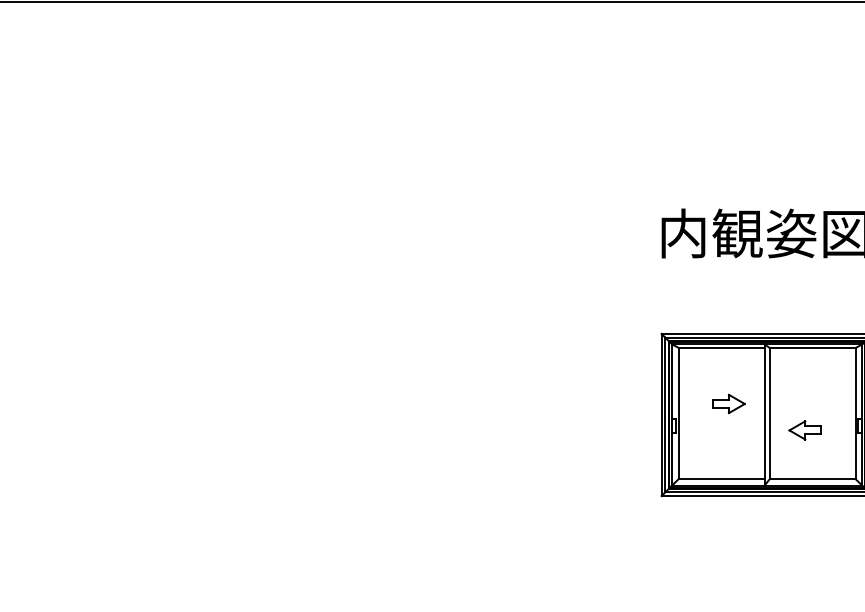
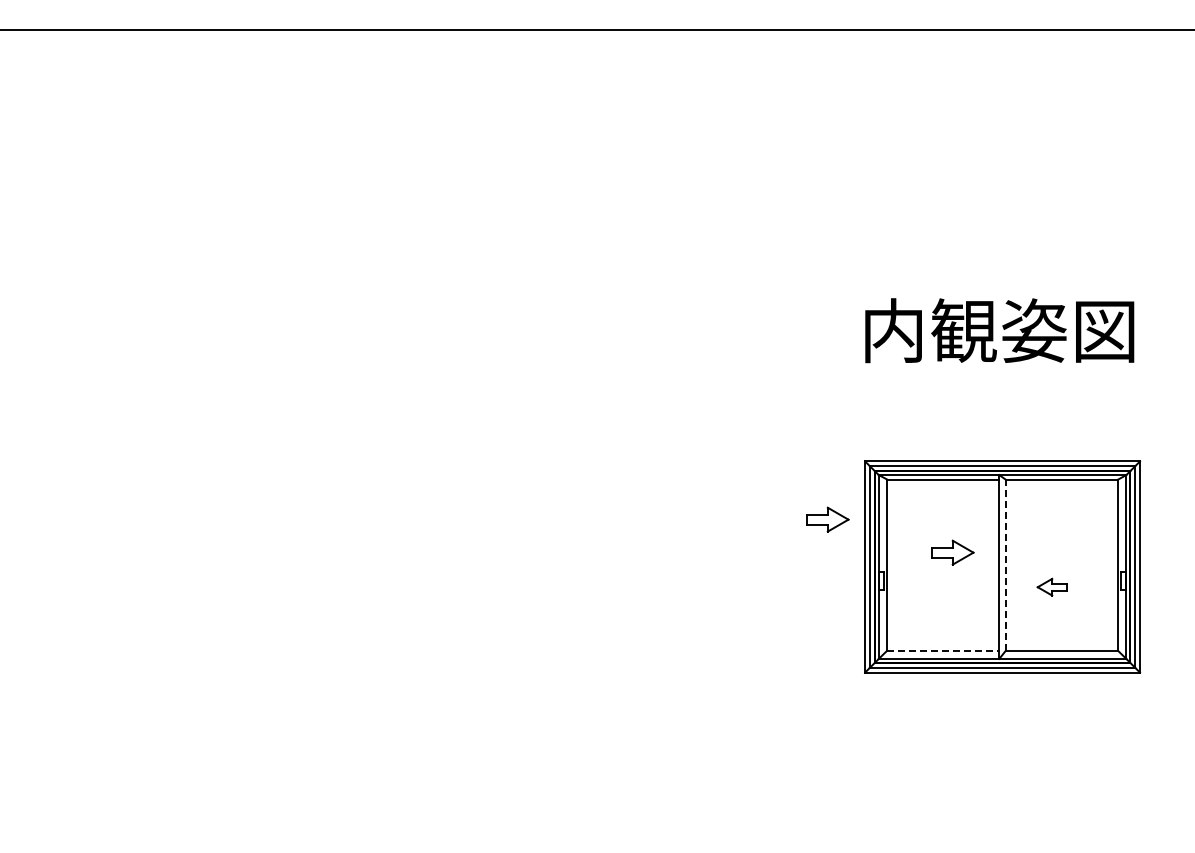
part: (632, 378) -> (827, 519), added
line: (769, 413) -> (1005, 564), solid -> dashed
part: (804, 430) -> (1051, 587), size x0.7
line: (721, 479) -> (943, 650), solid -> dashed

